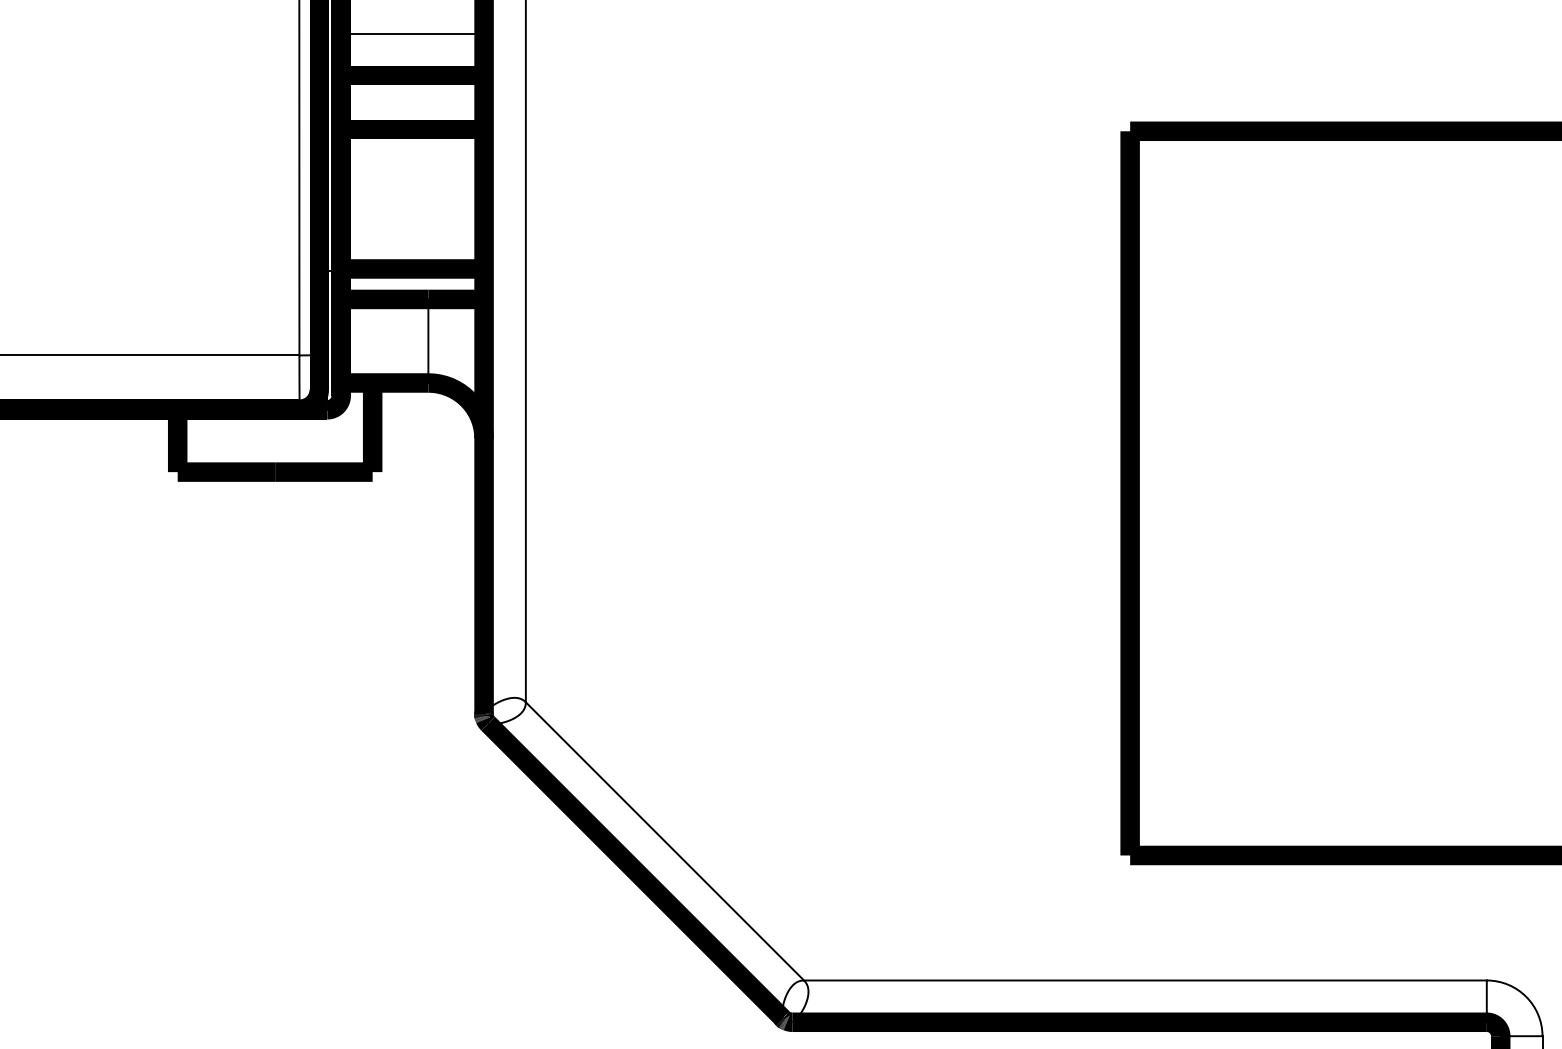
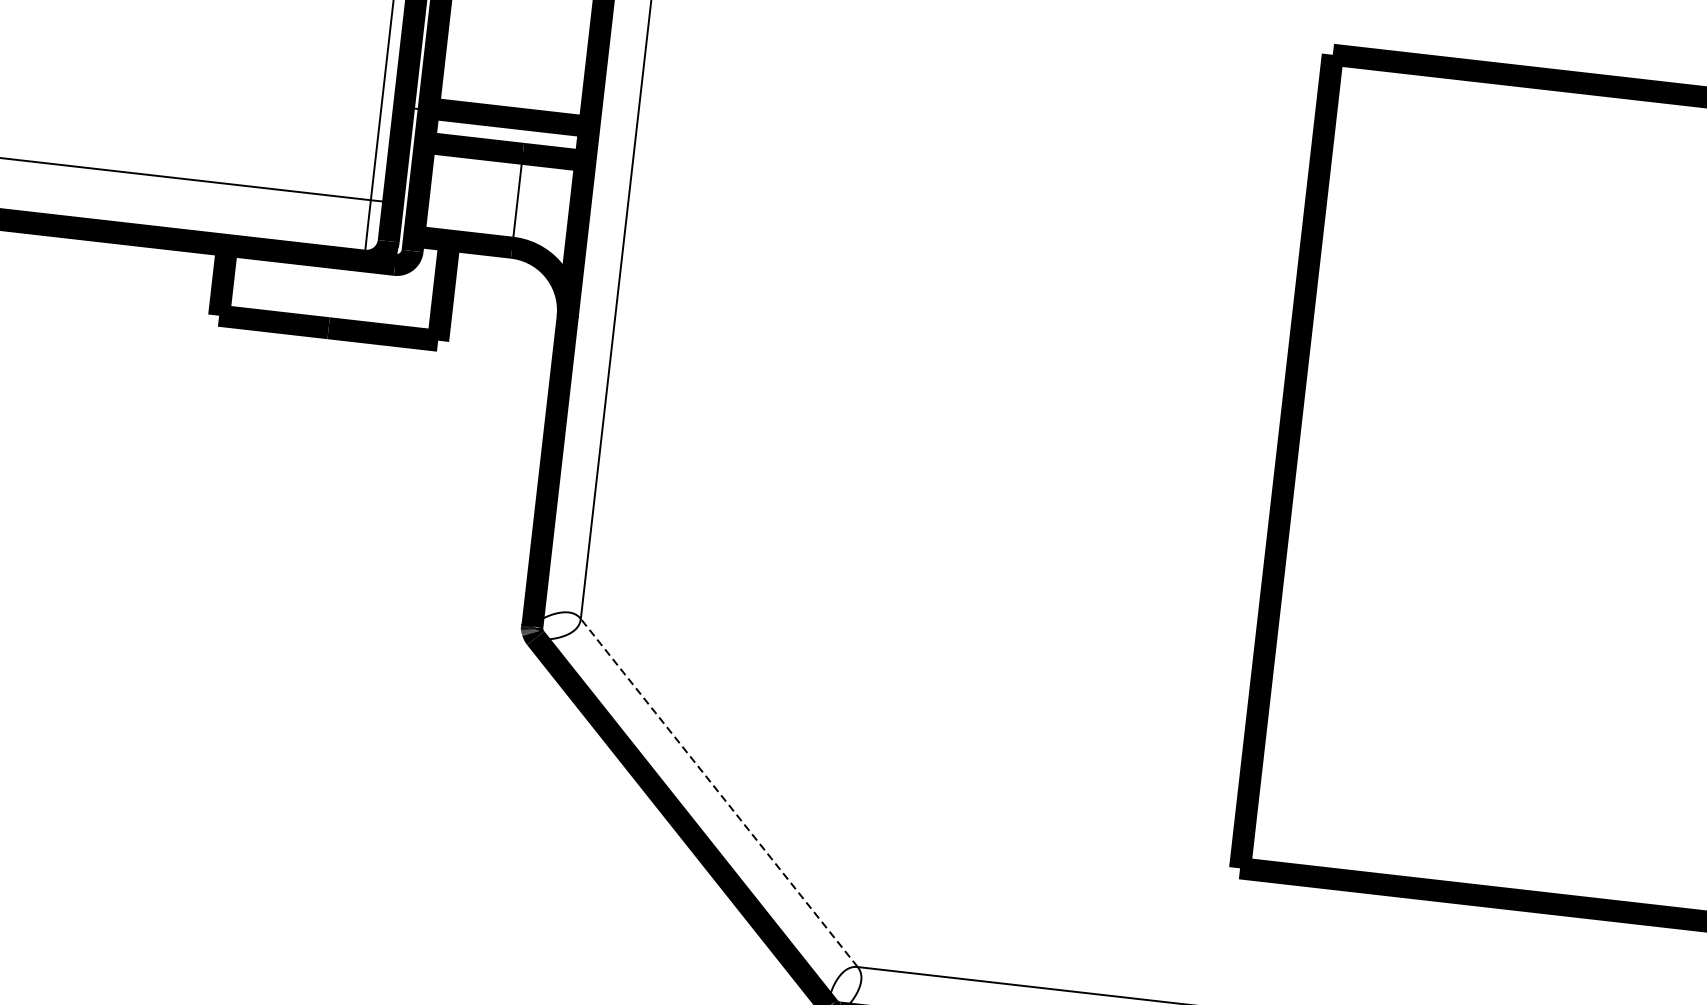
line: (664, 841) -> (718, 793), solid -> dashed

